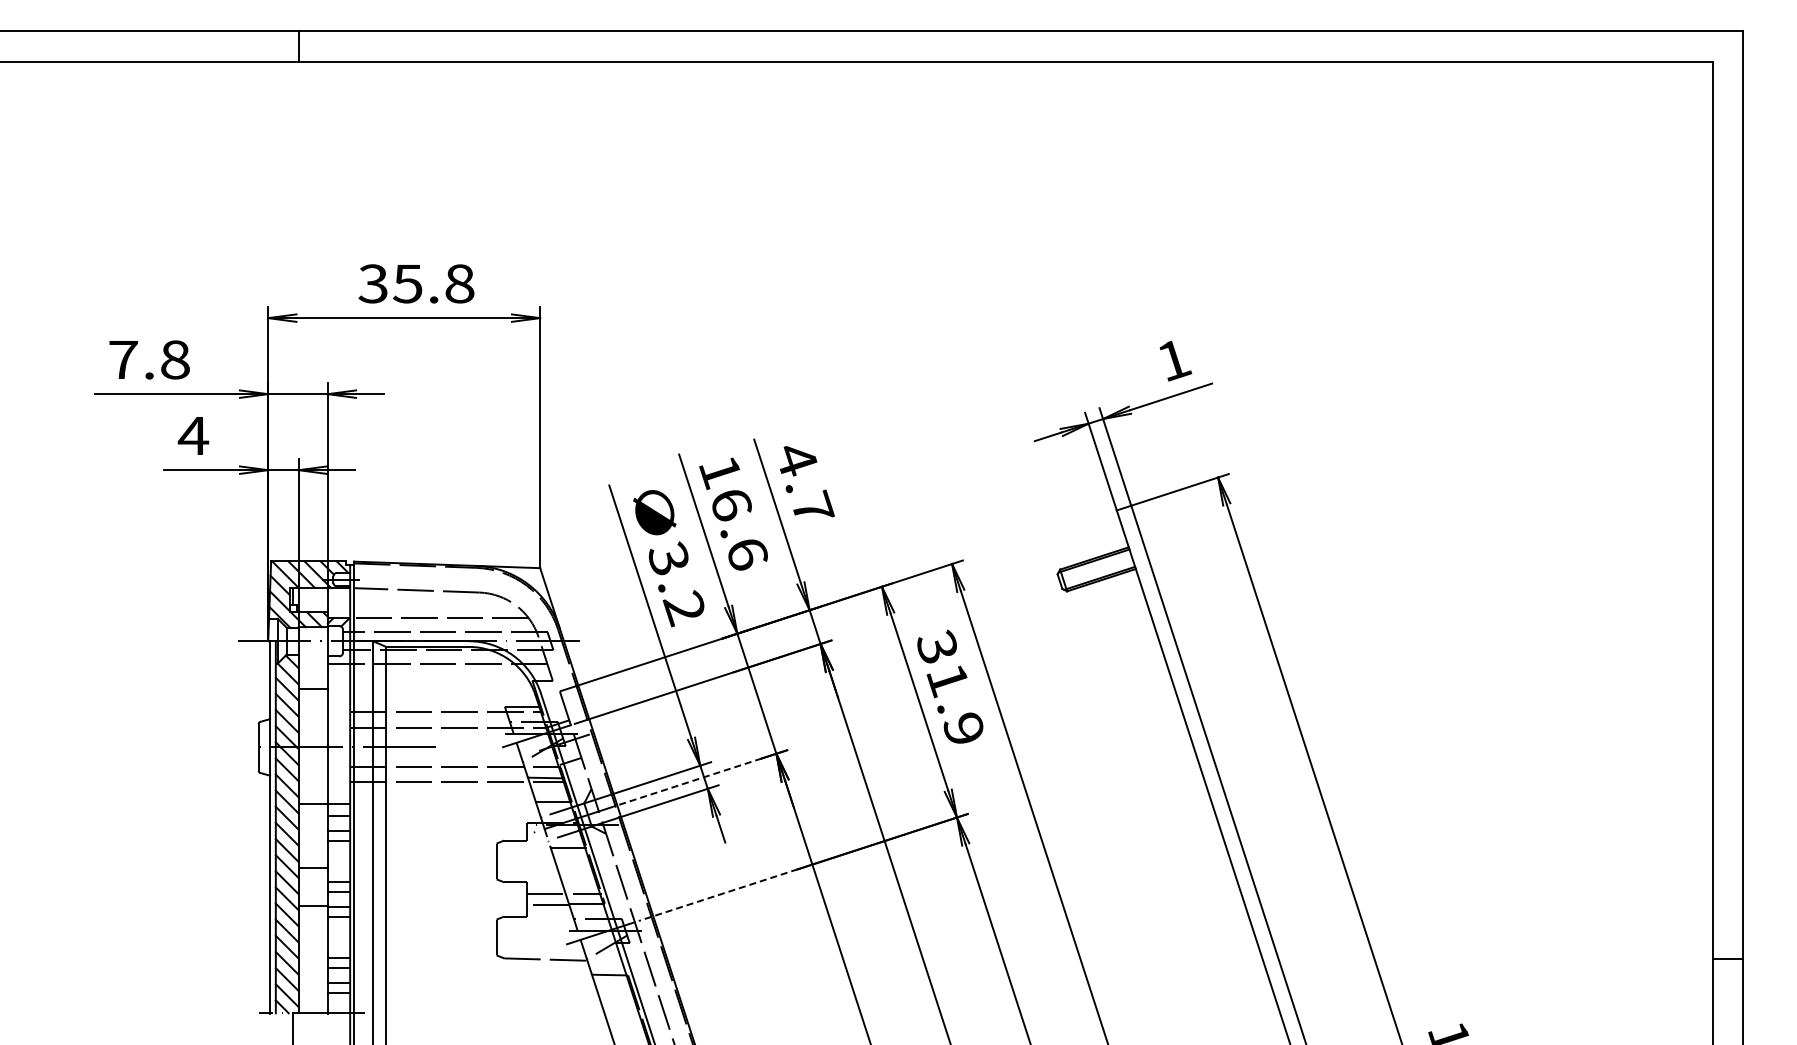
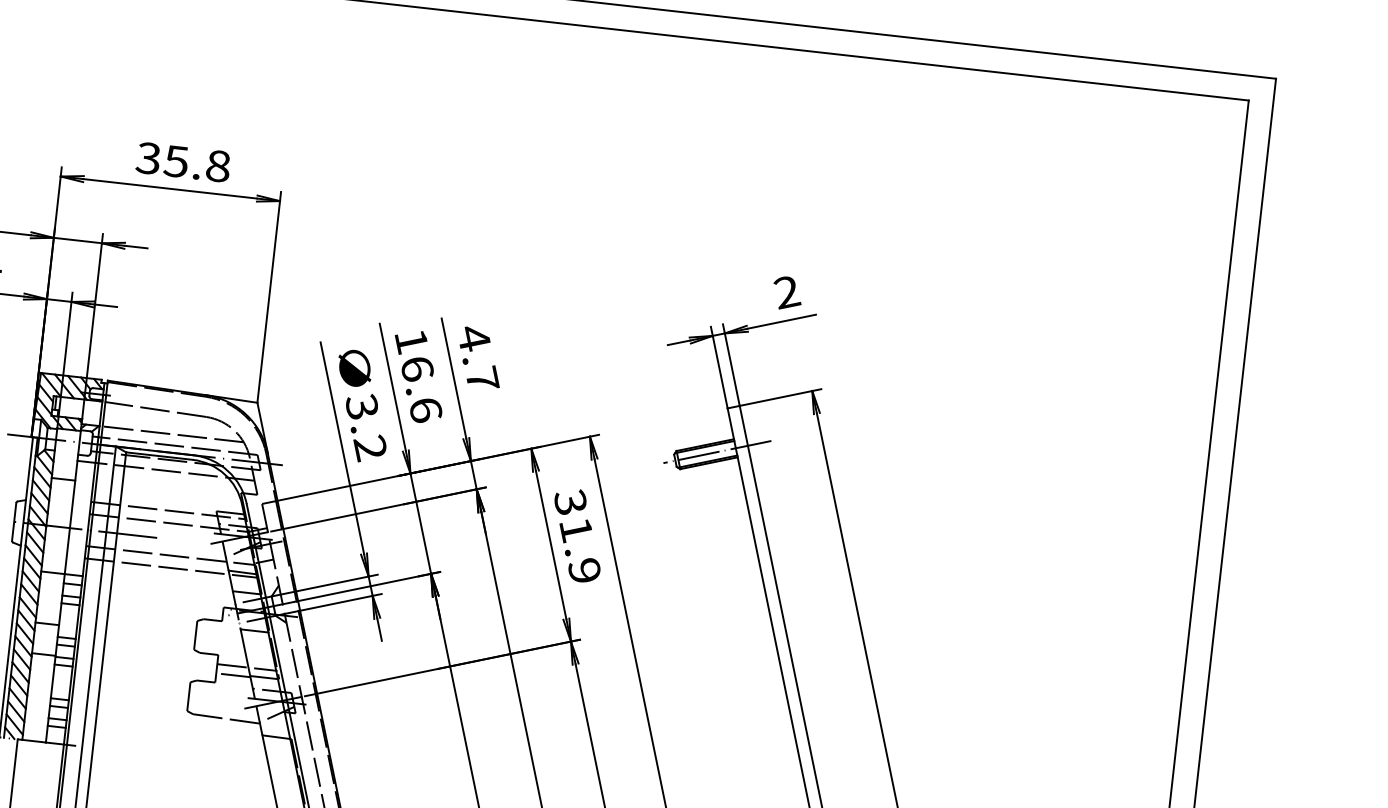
text: (1174, 361) -> (787, 293), 1 -> 2
line: (1109, 565) -> (716, 452), added
line: (687, 782) -> (356, 588), dashed -> solid
line: (718, 895) -> (371, 682), dashed -> solid

